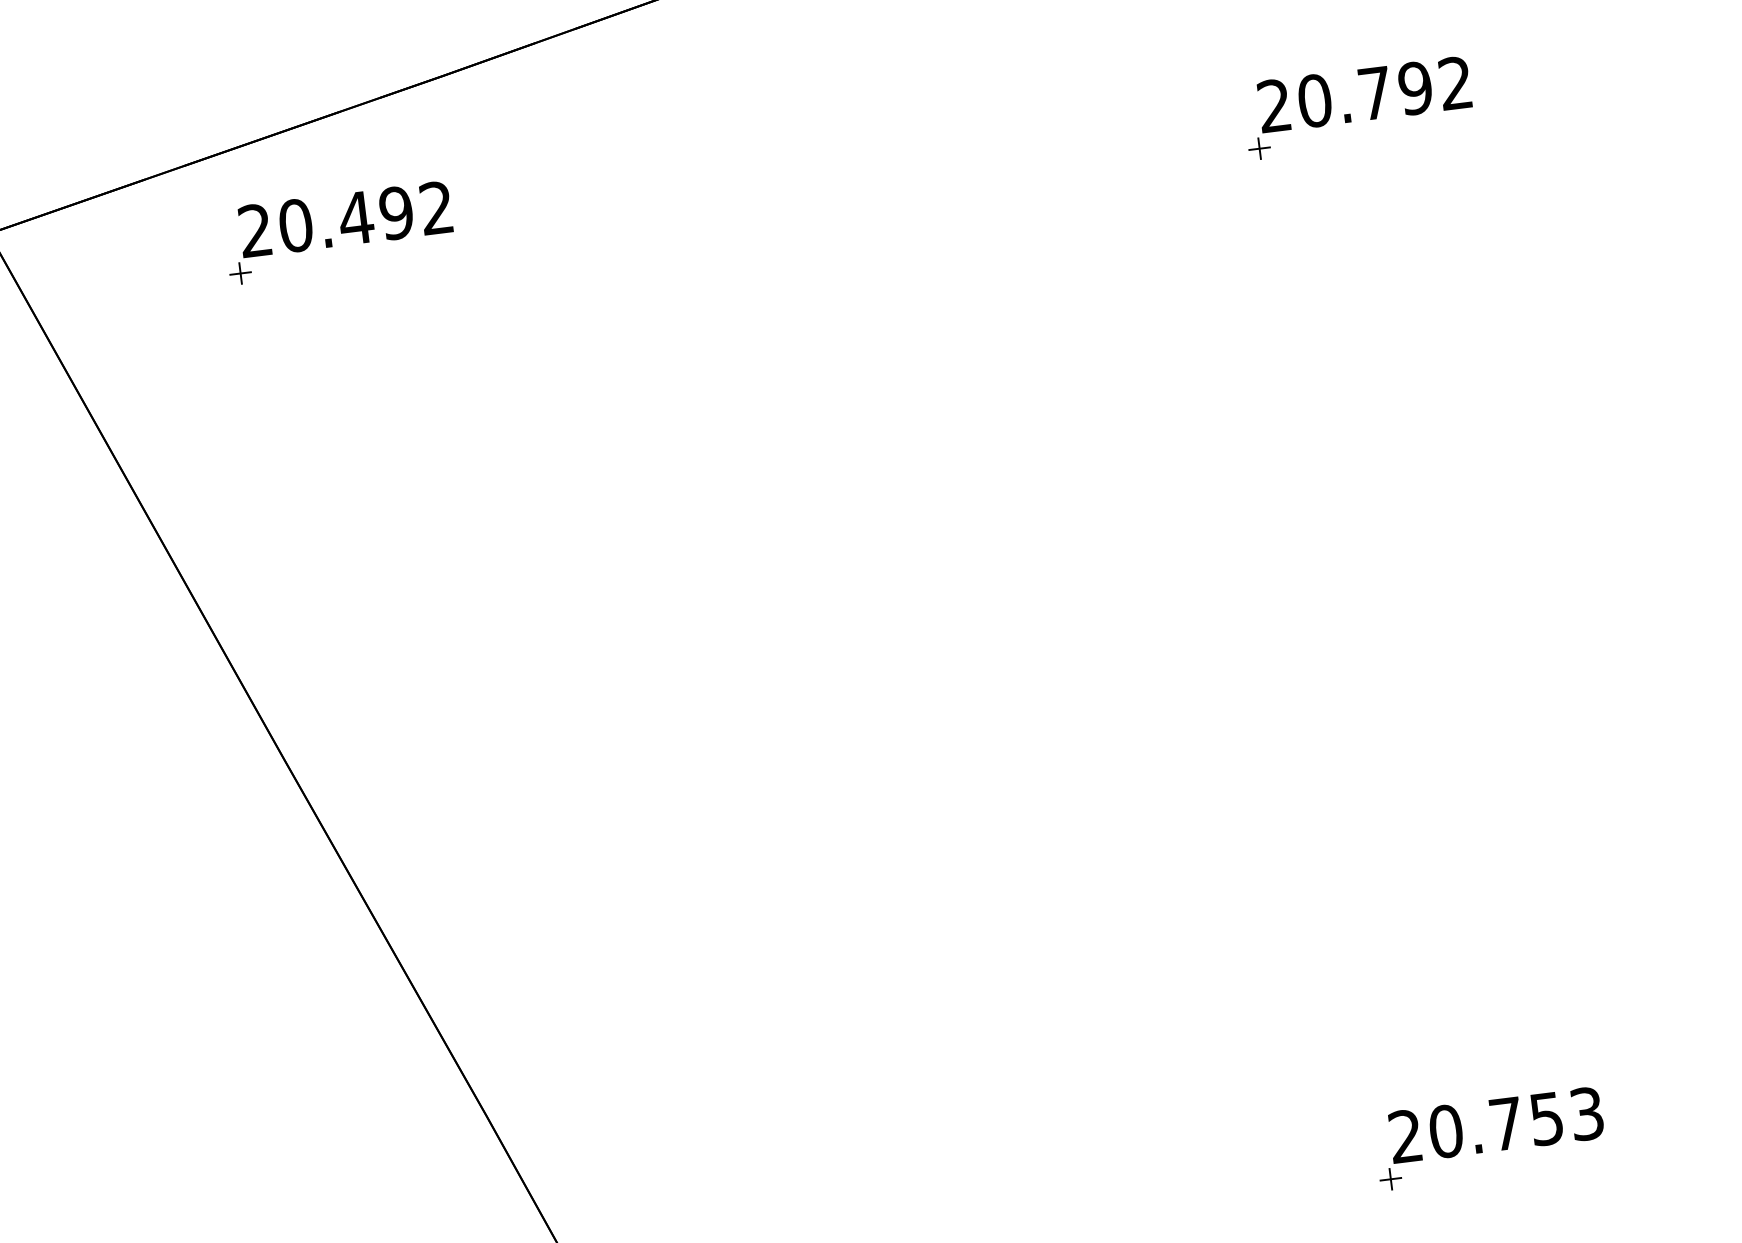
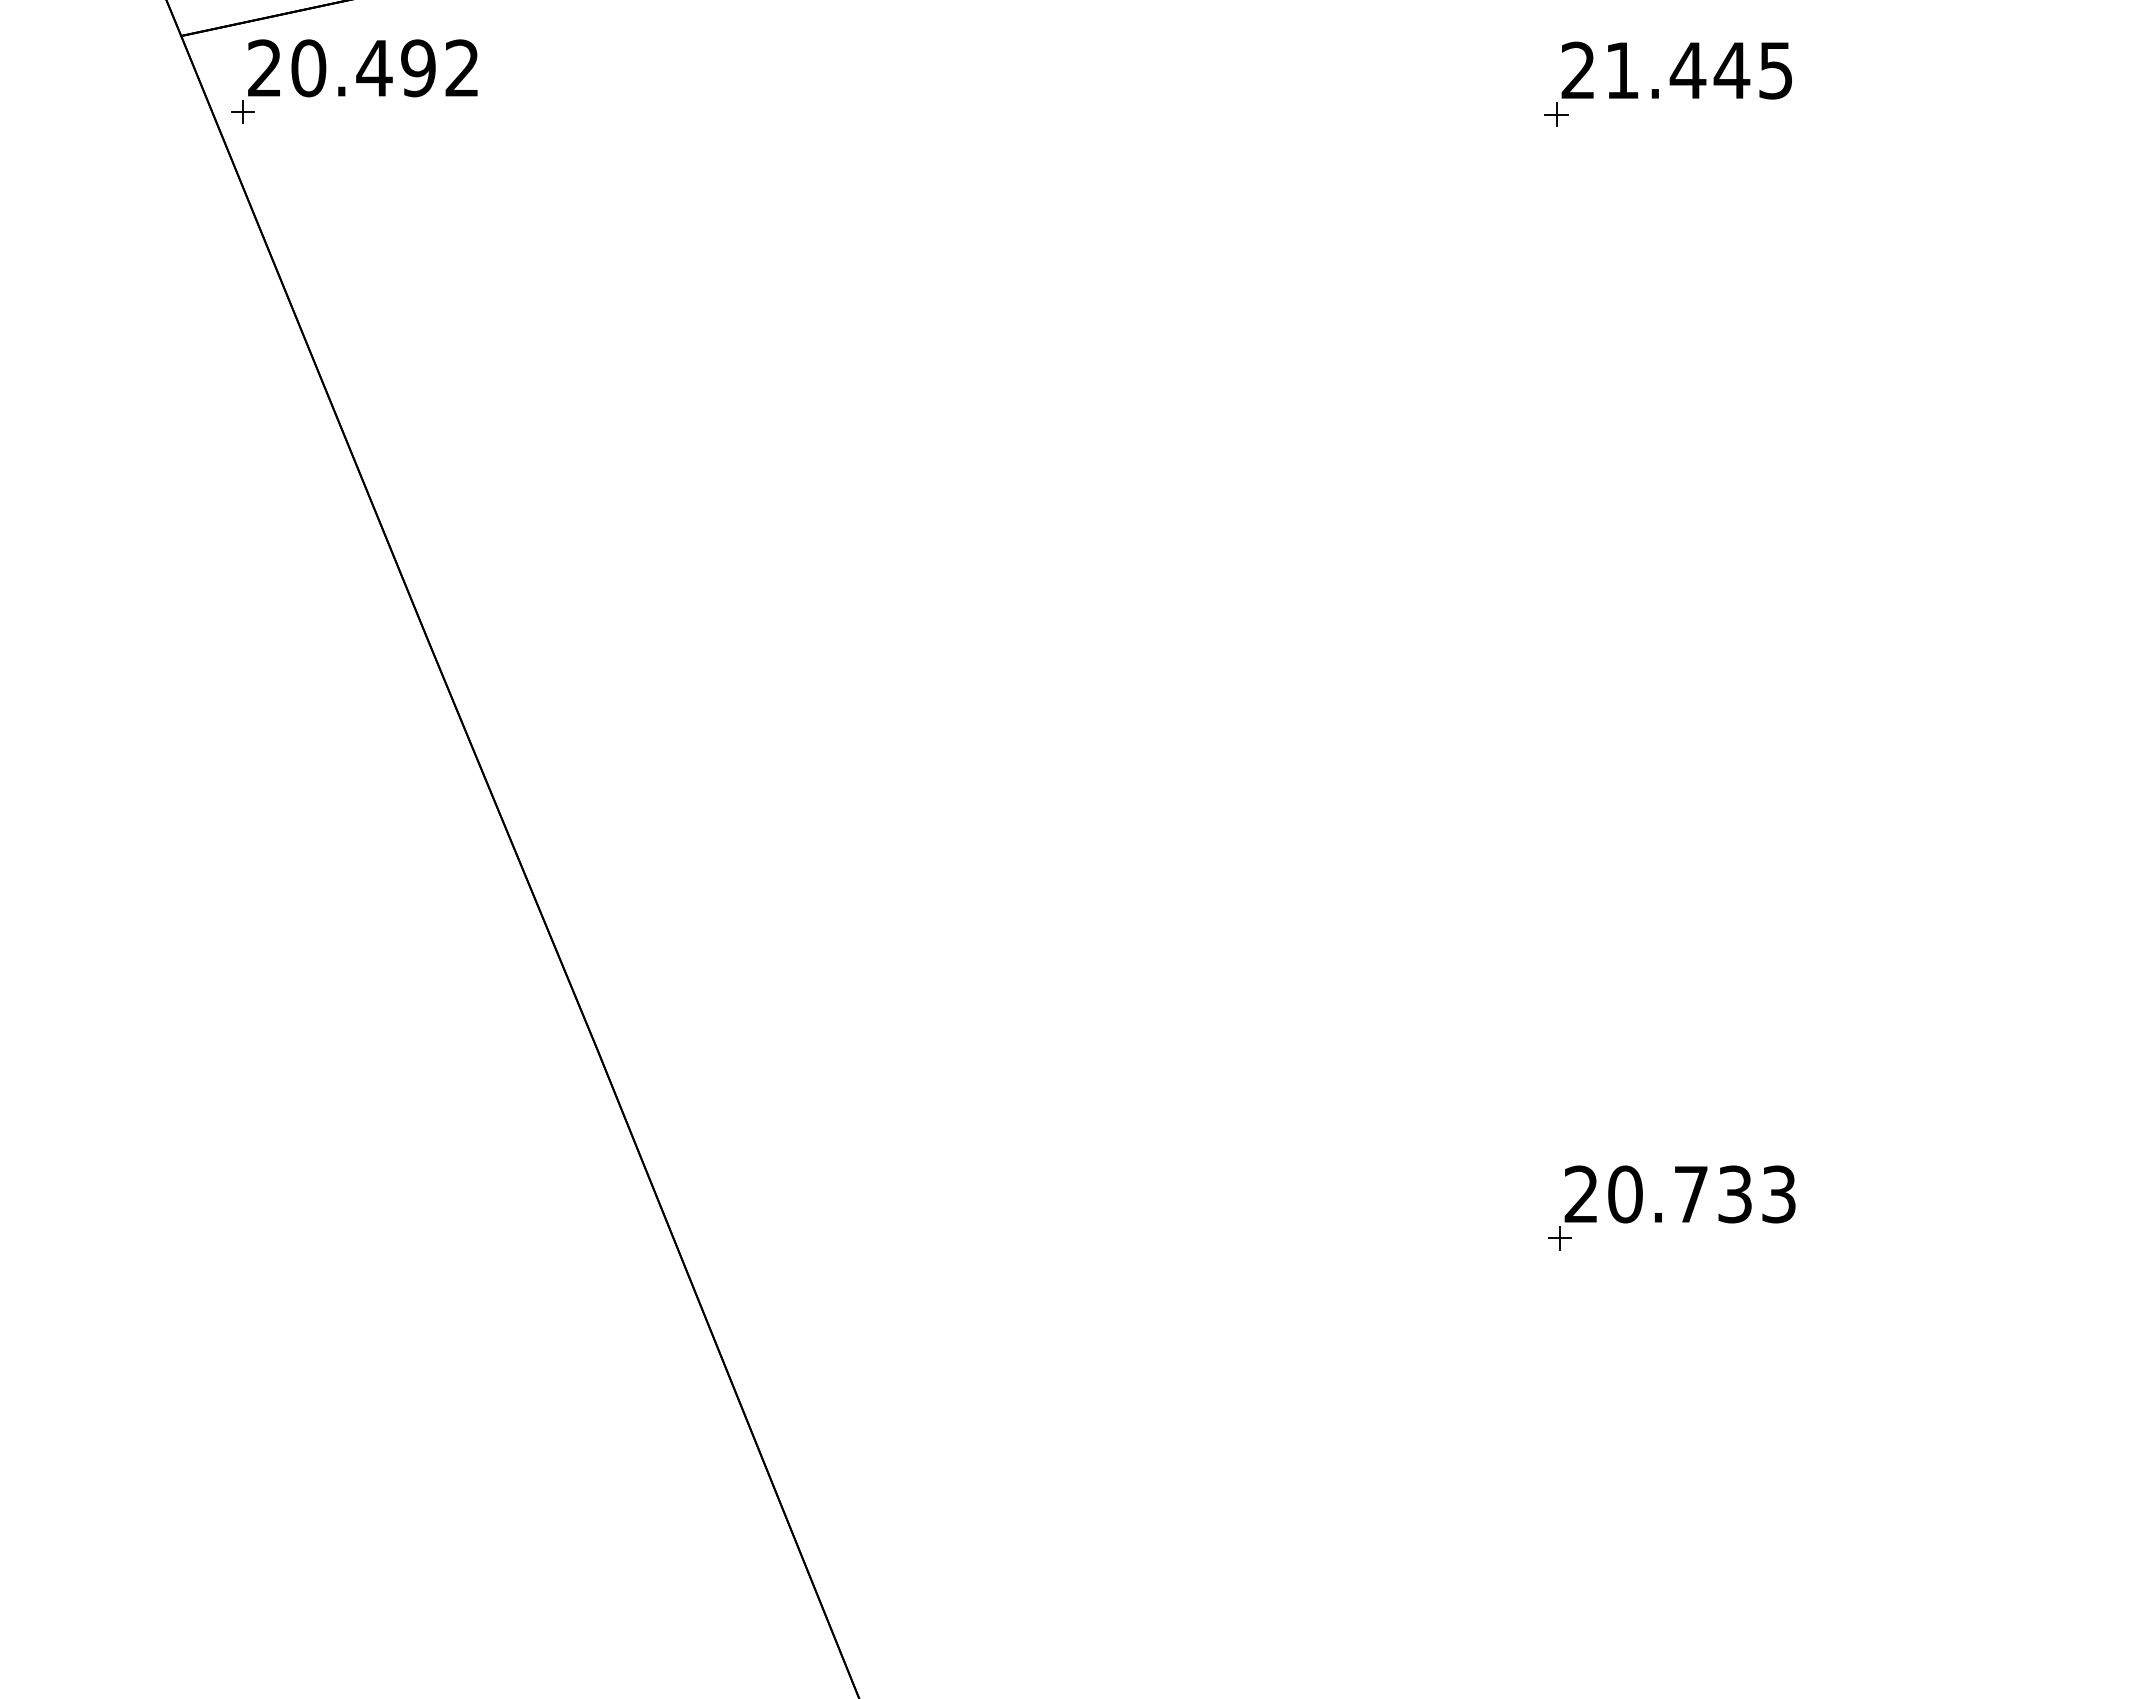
text: (1384, 92) -> (1698, 70), 20.792 -> 21.445
part: (339, 232) -> (354, 81), moved
text: (1547, 1118) -> (1735, 1193), 20.753 -> 20.733

